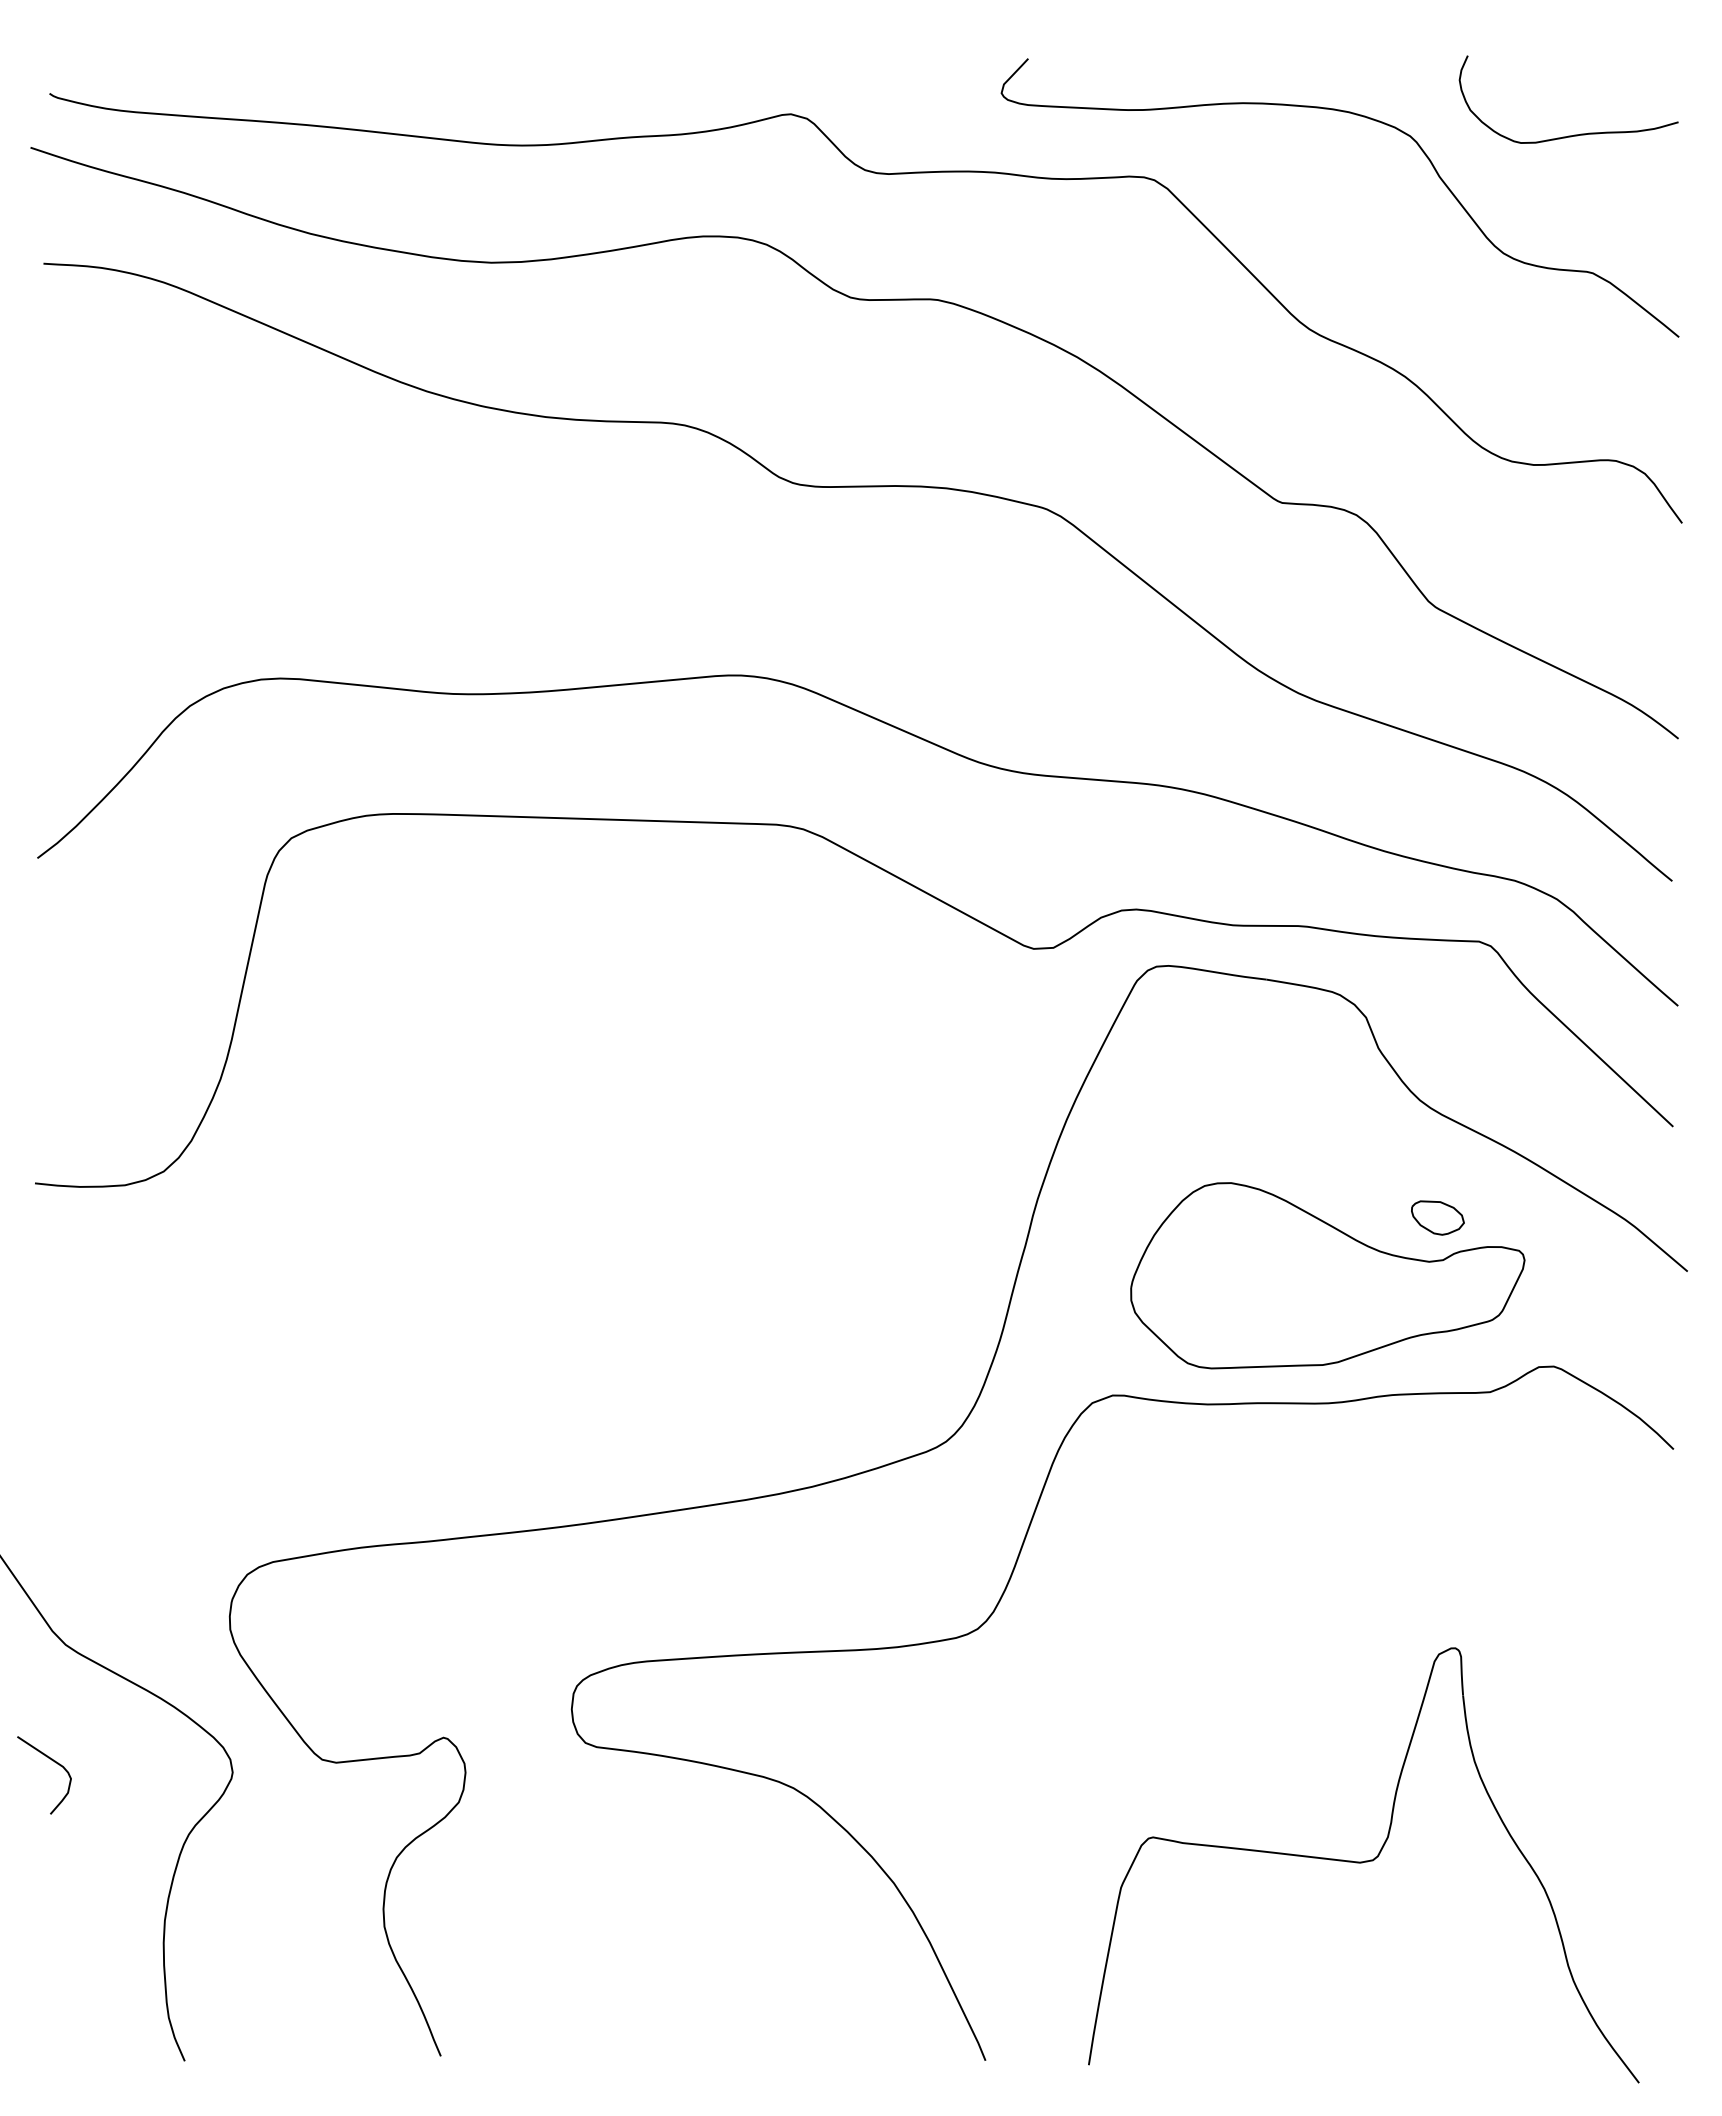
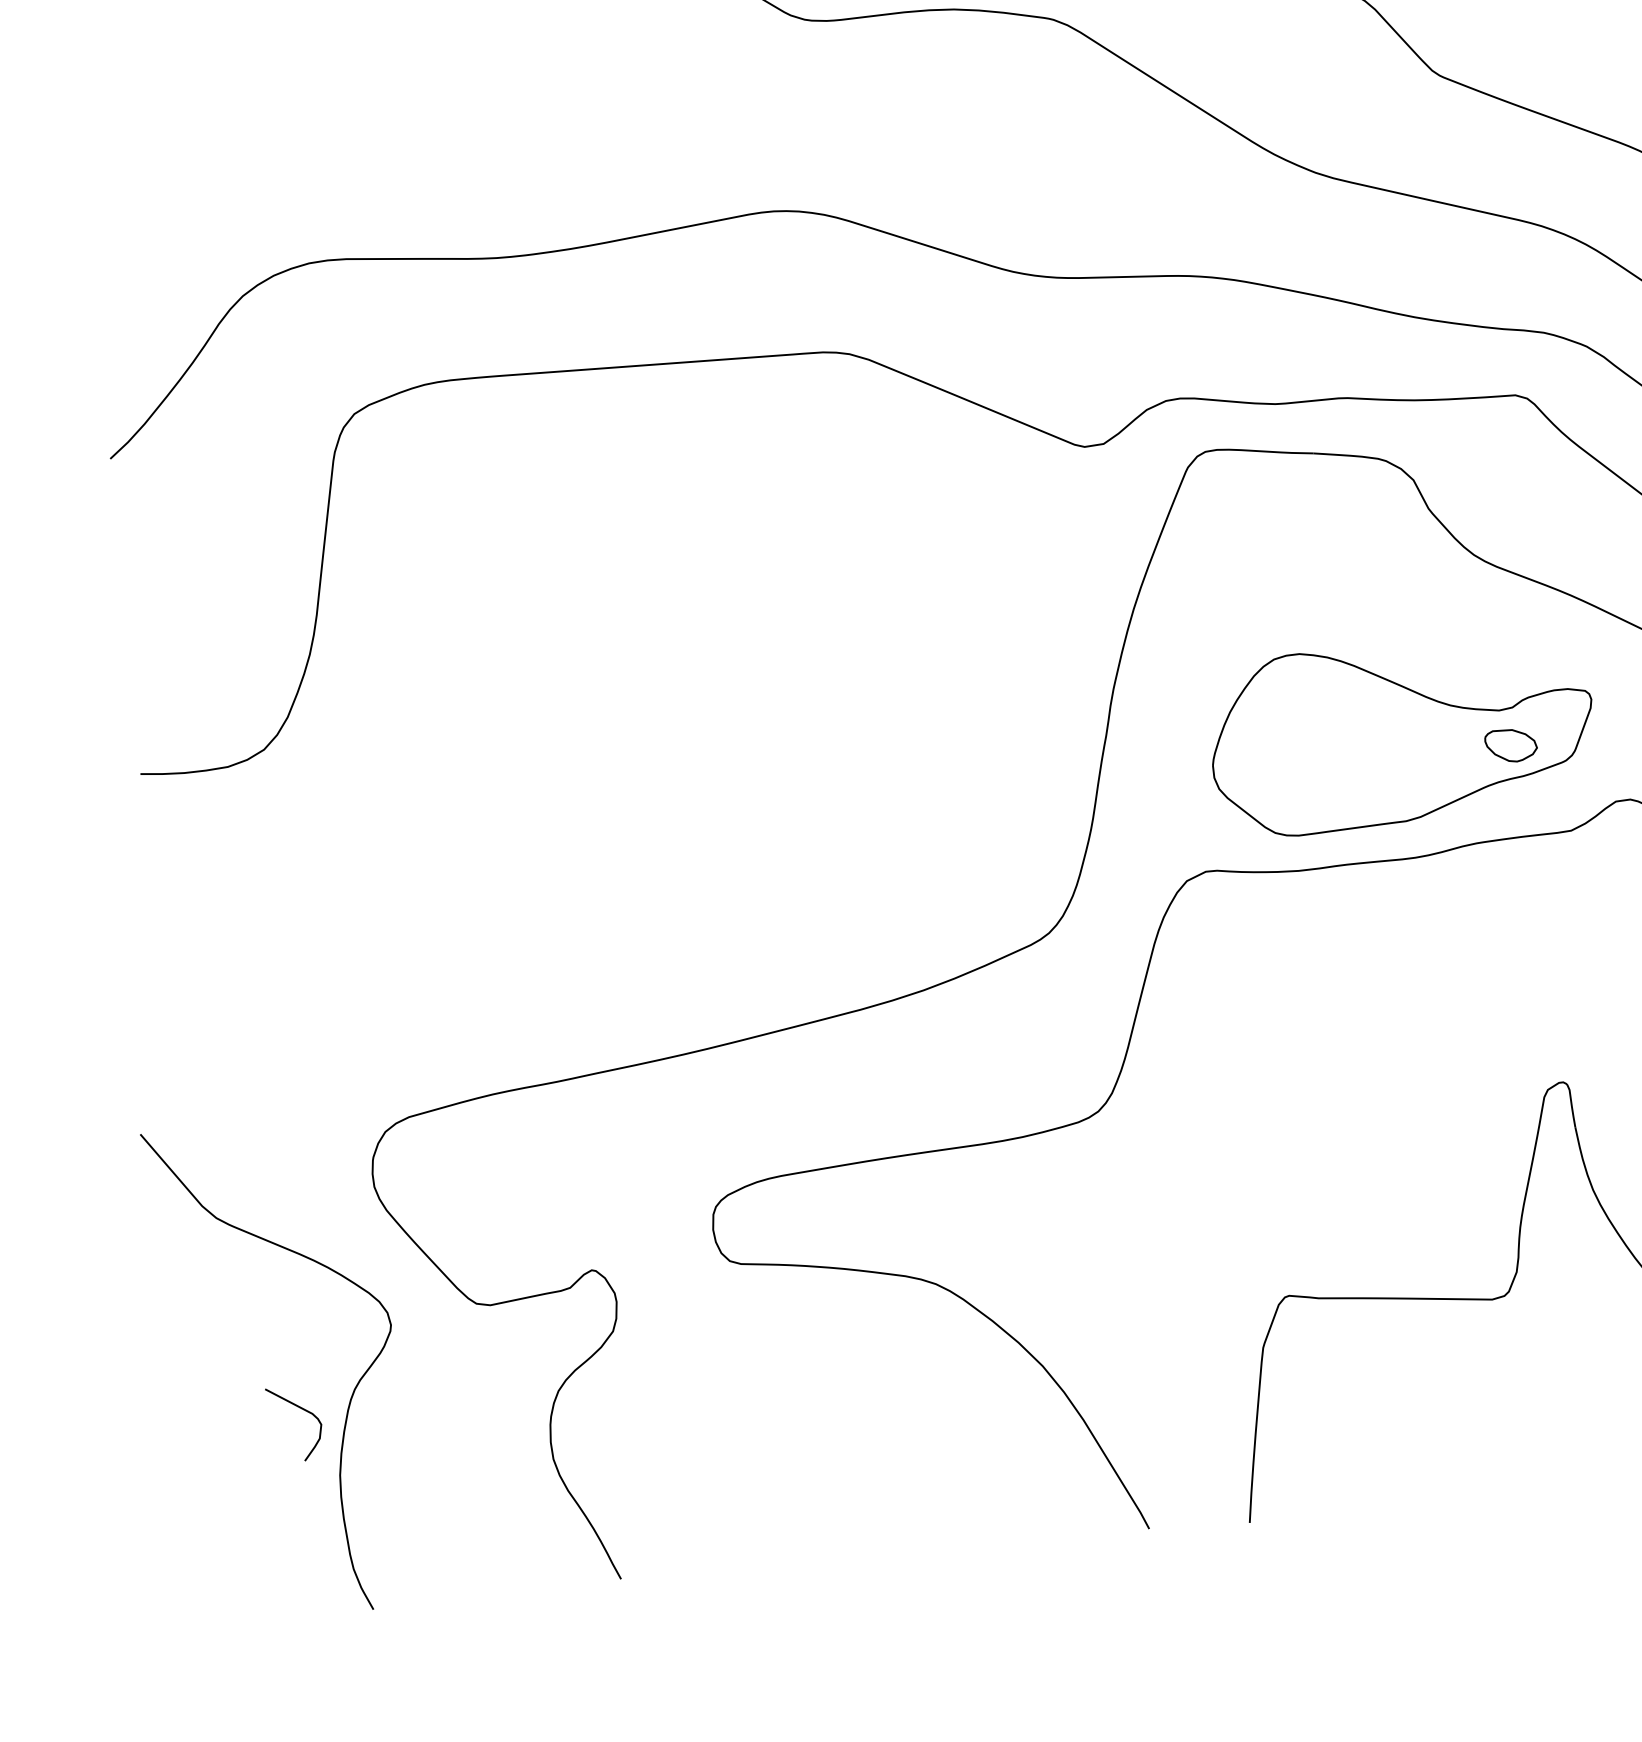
part: (1437, 1217) -> (1510, 745), moved
curve: (54, 1762) -> (303, 1410), moved

